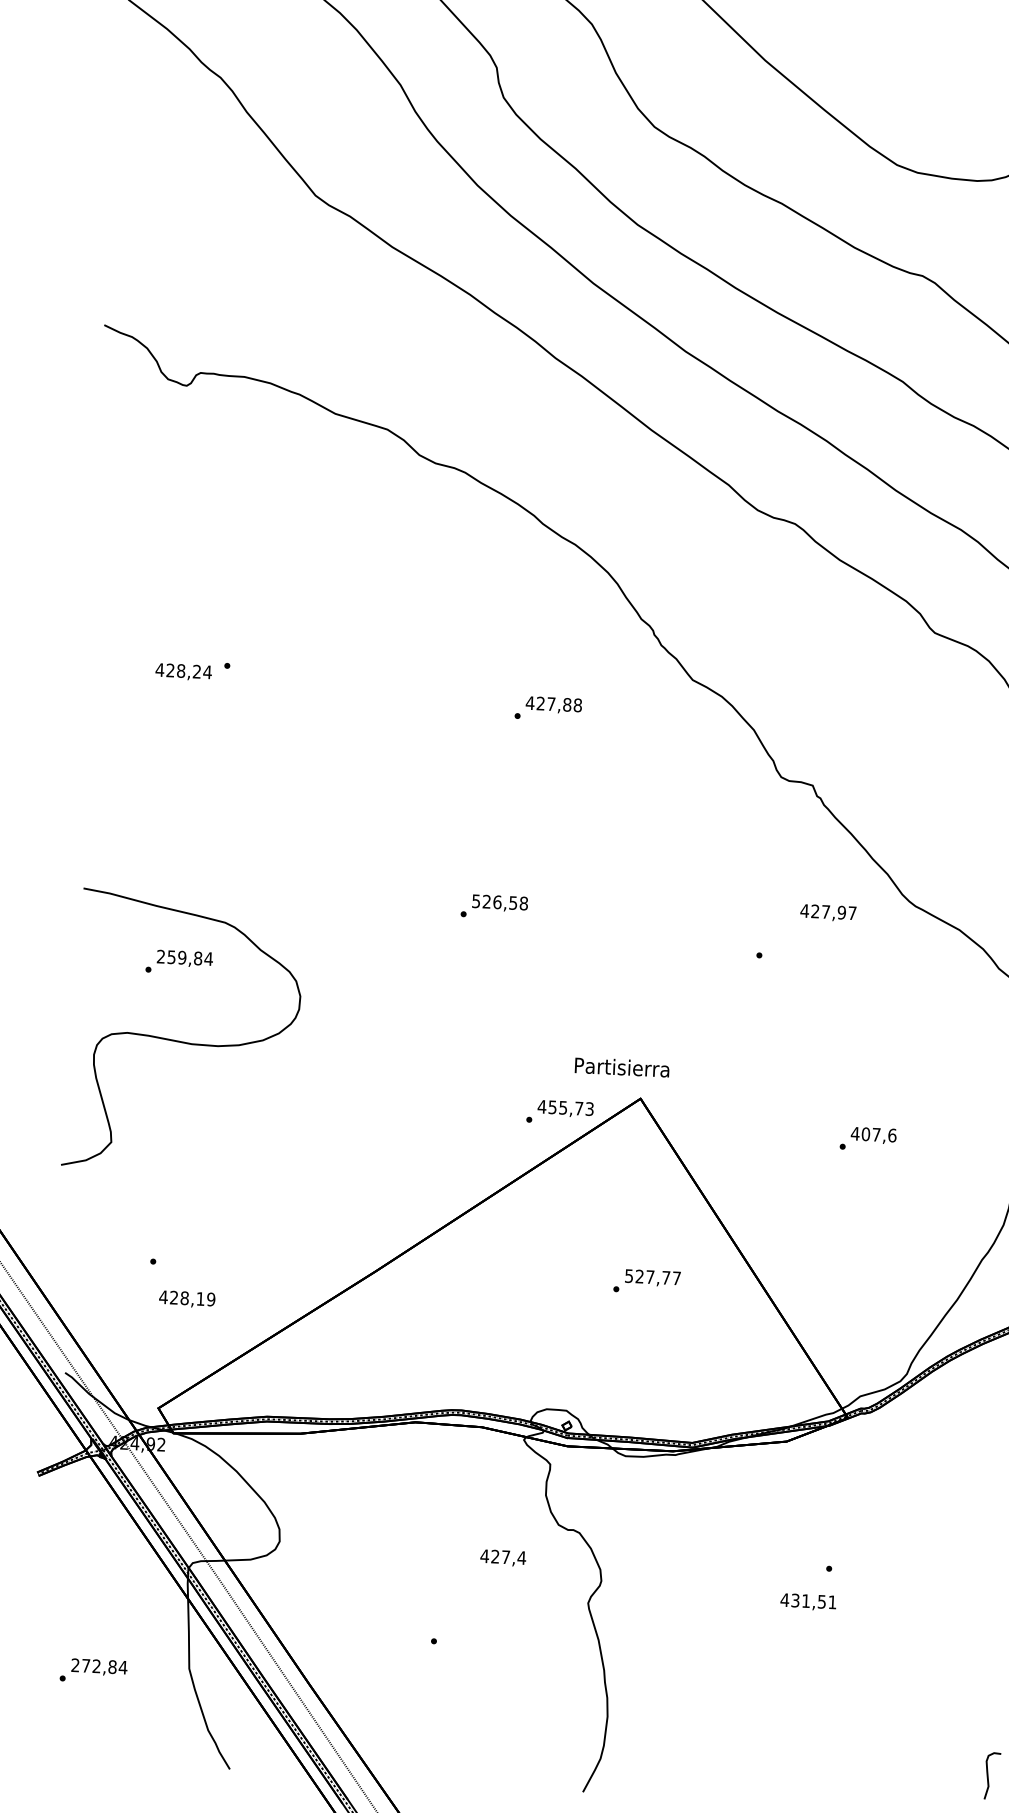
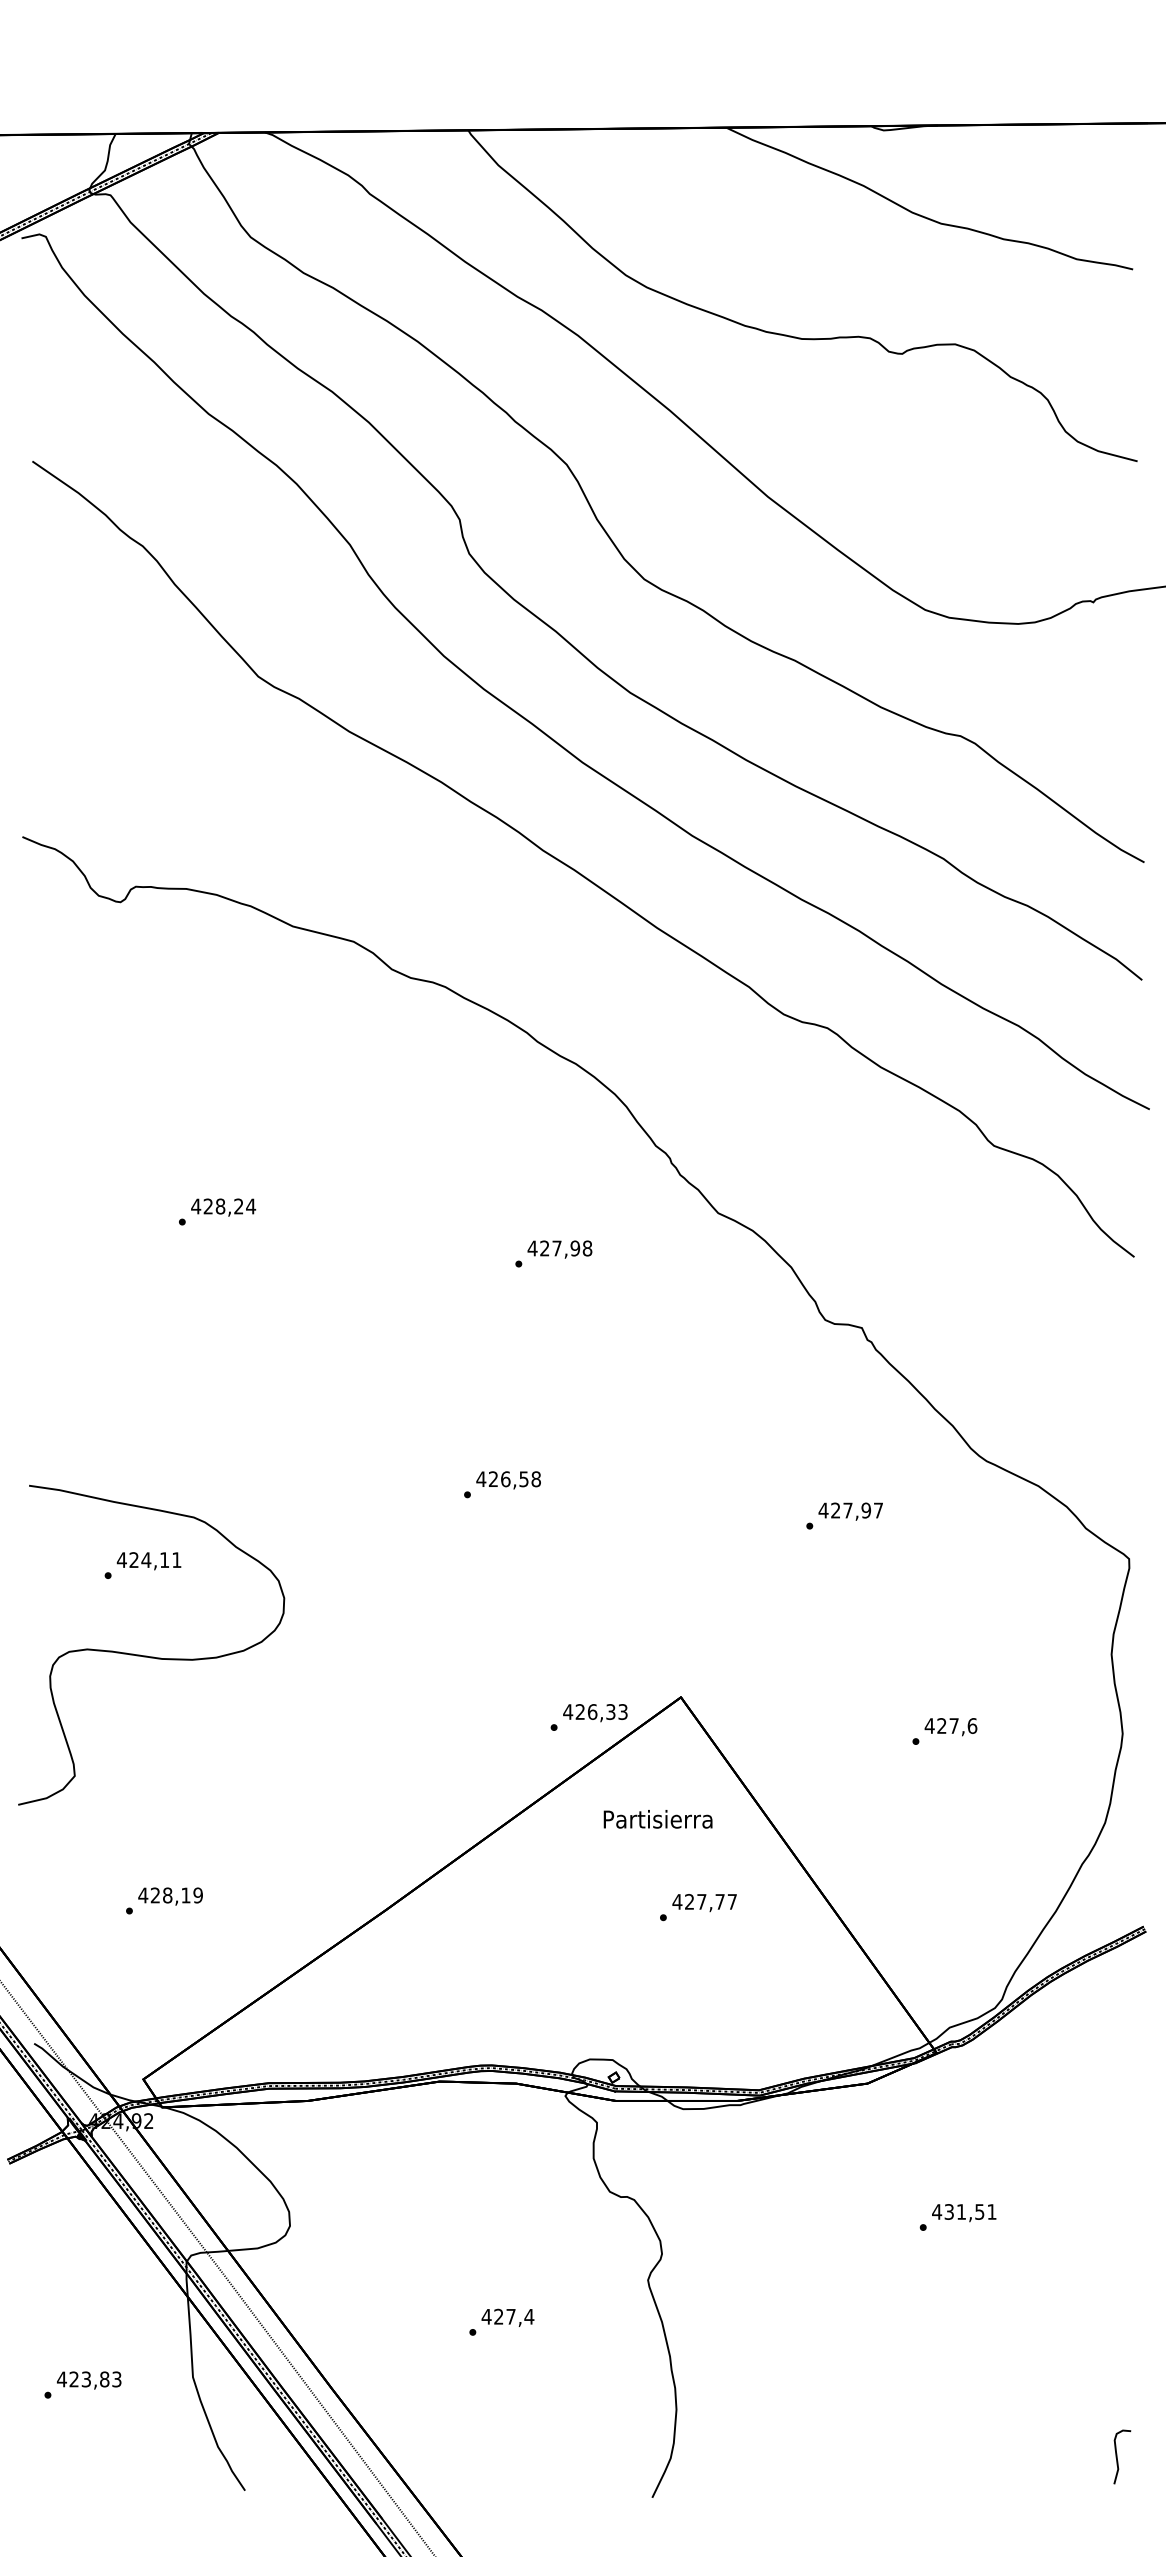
text: (183, 672) -> (223, 1207), moved
text: (567, 704) -> (575, 1248), 427,88 -> 427,98
text: (476, 901) -> (481, 1479), 526,58 -> 426,58
text: (828, 912) -> (850, 1511), moved
text: (184, 958) -> (148, 1560), 259,84 -> 424,11
text: (621, 1067) -> (657, 1819), moved
text: (565, 1108) -> (595, 1712), 455,73 -> 426,33
text: (865, 1133) -> (941, 1725), 407,6 -> 427,6
text: (629, 1275) -> (677, 1901), 527,77 -> 427,77
text: (187, 1299) -> (170, 1896), moved
text: (502, 1557) -> (507, 2317), moved
text: (808, 1602) -> (964, 2213), moved
text: (98, 1666) -> (88, 2379), 272,84 -> 423,83

